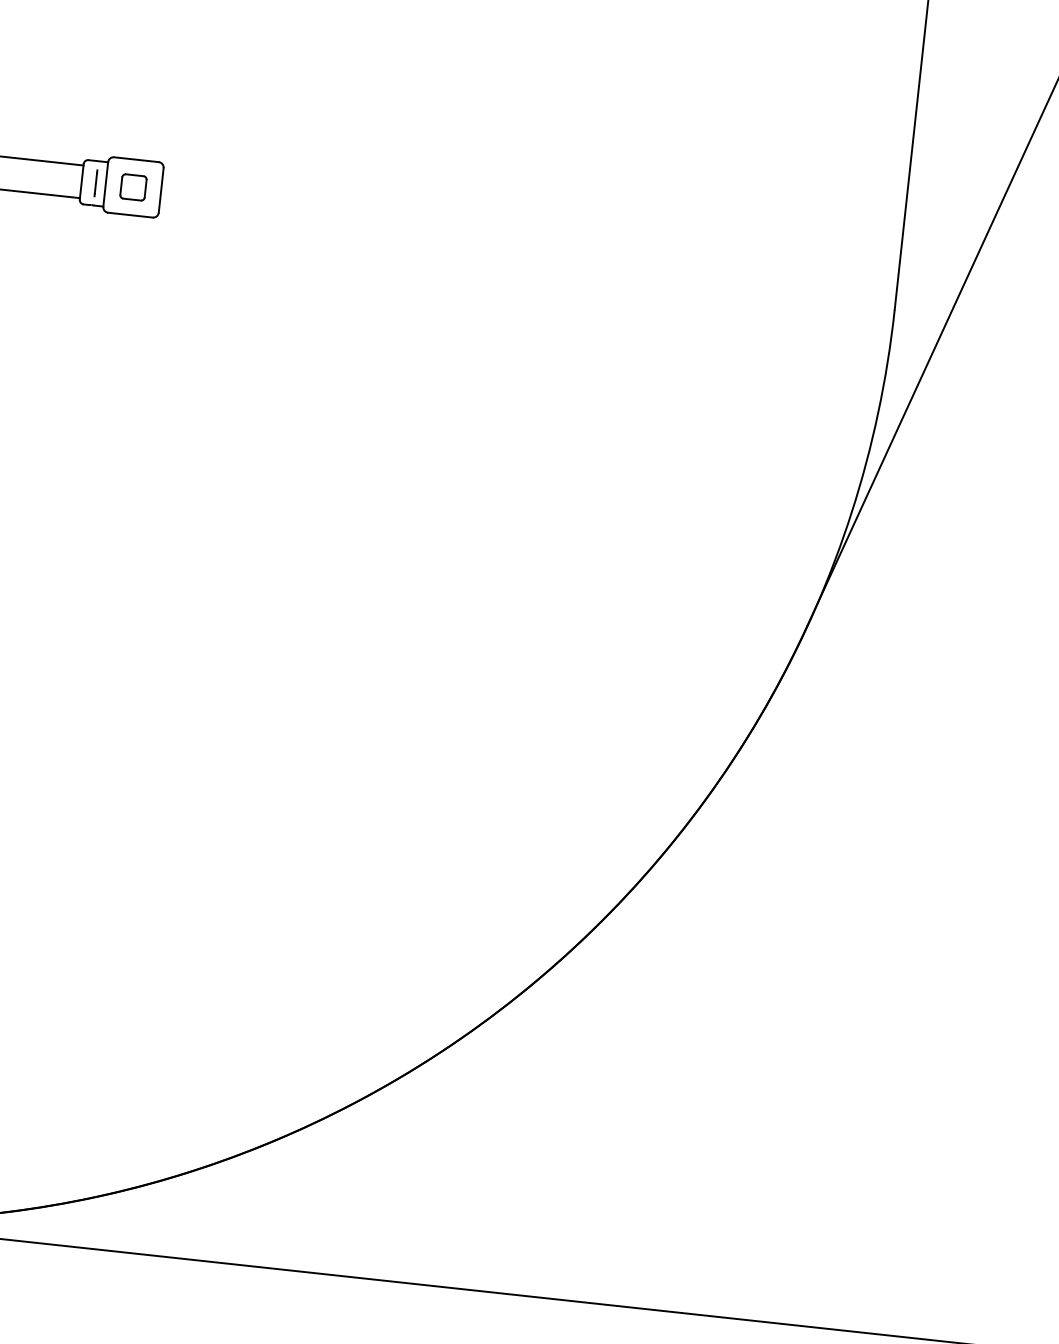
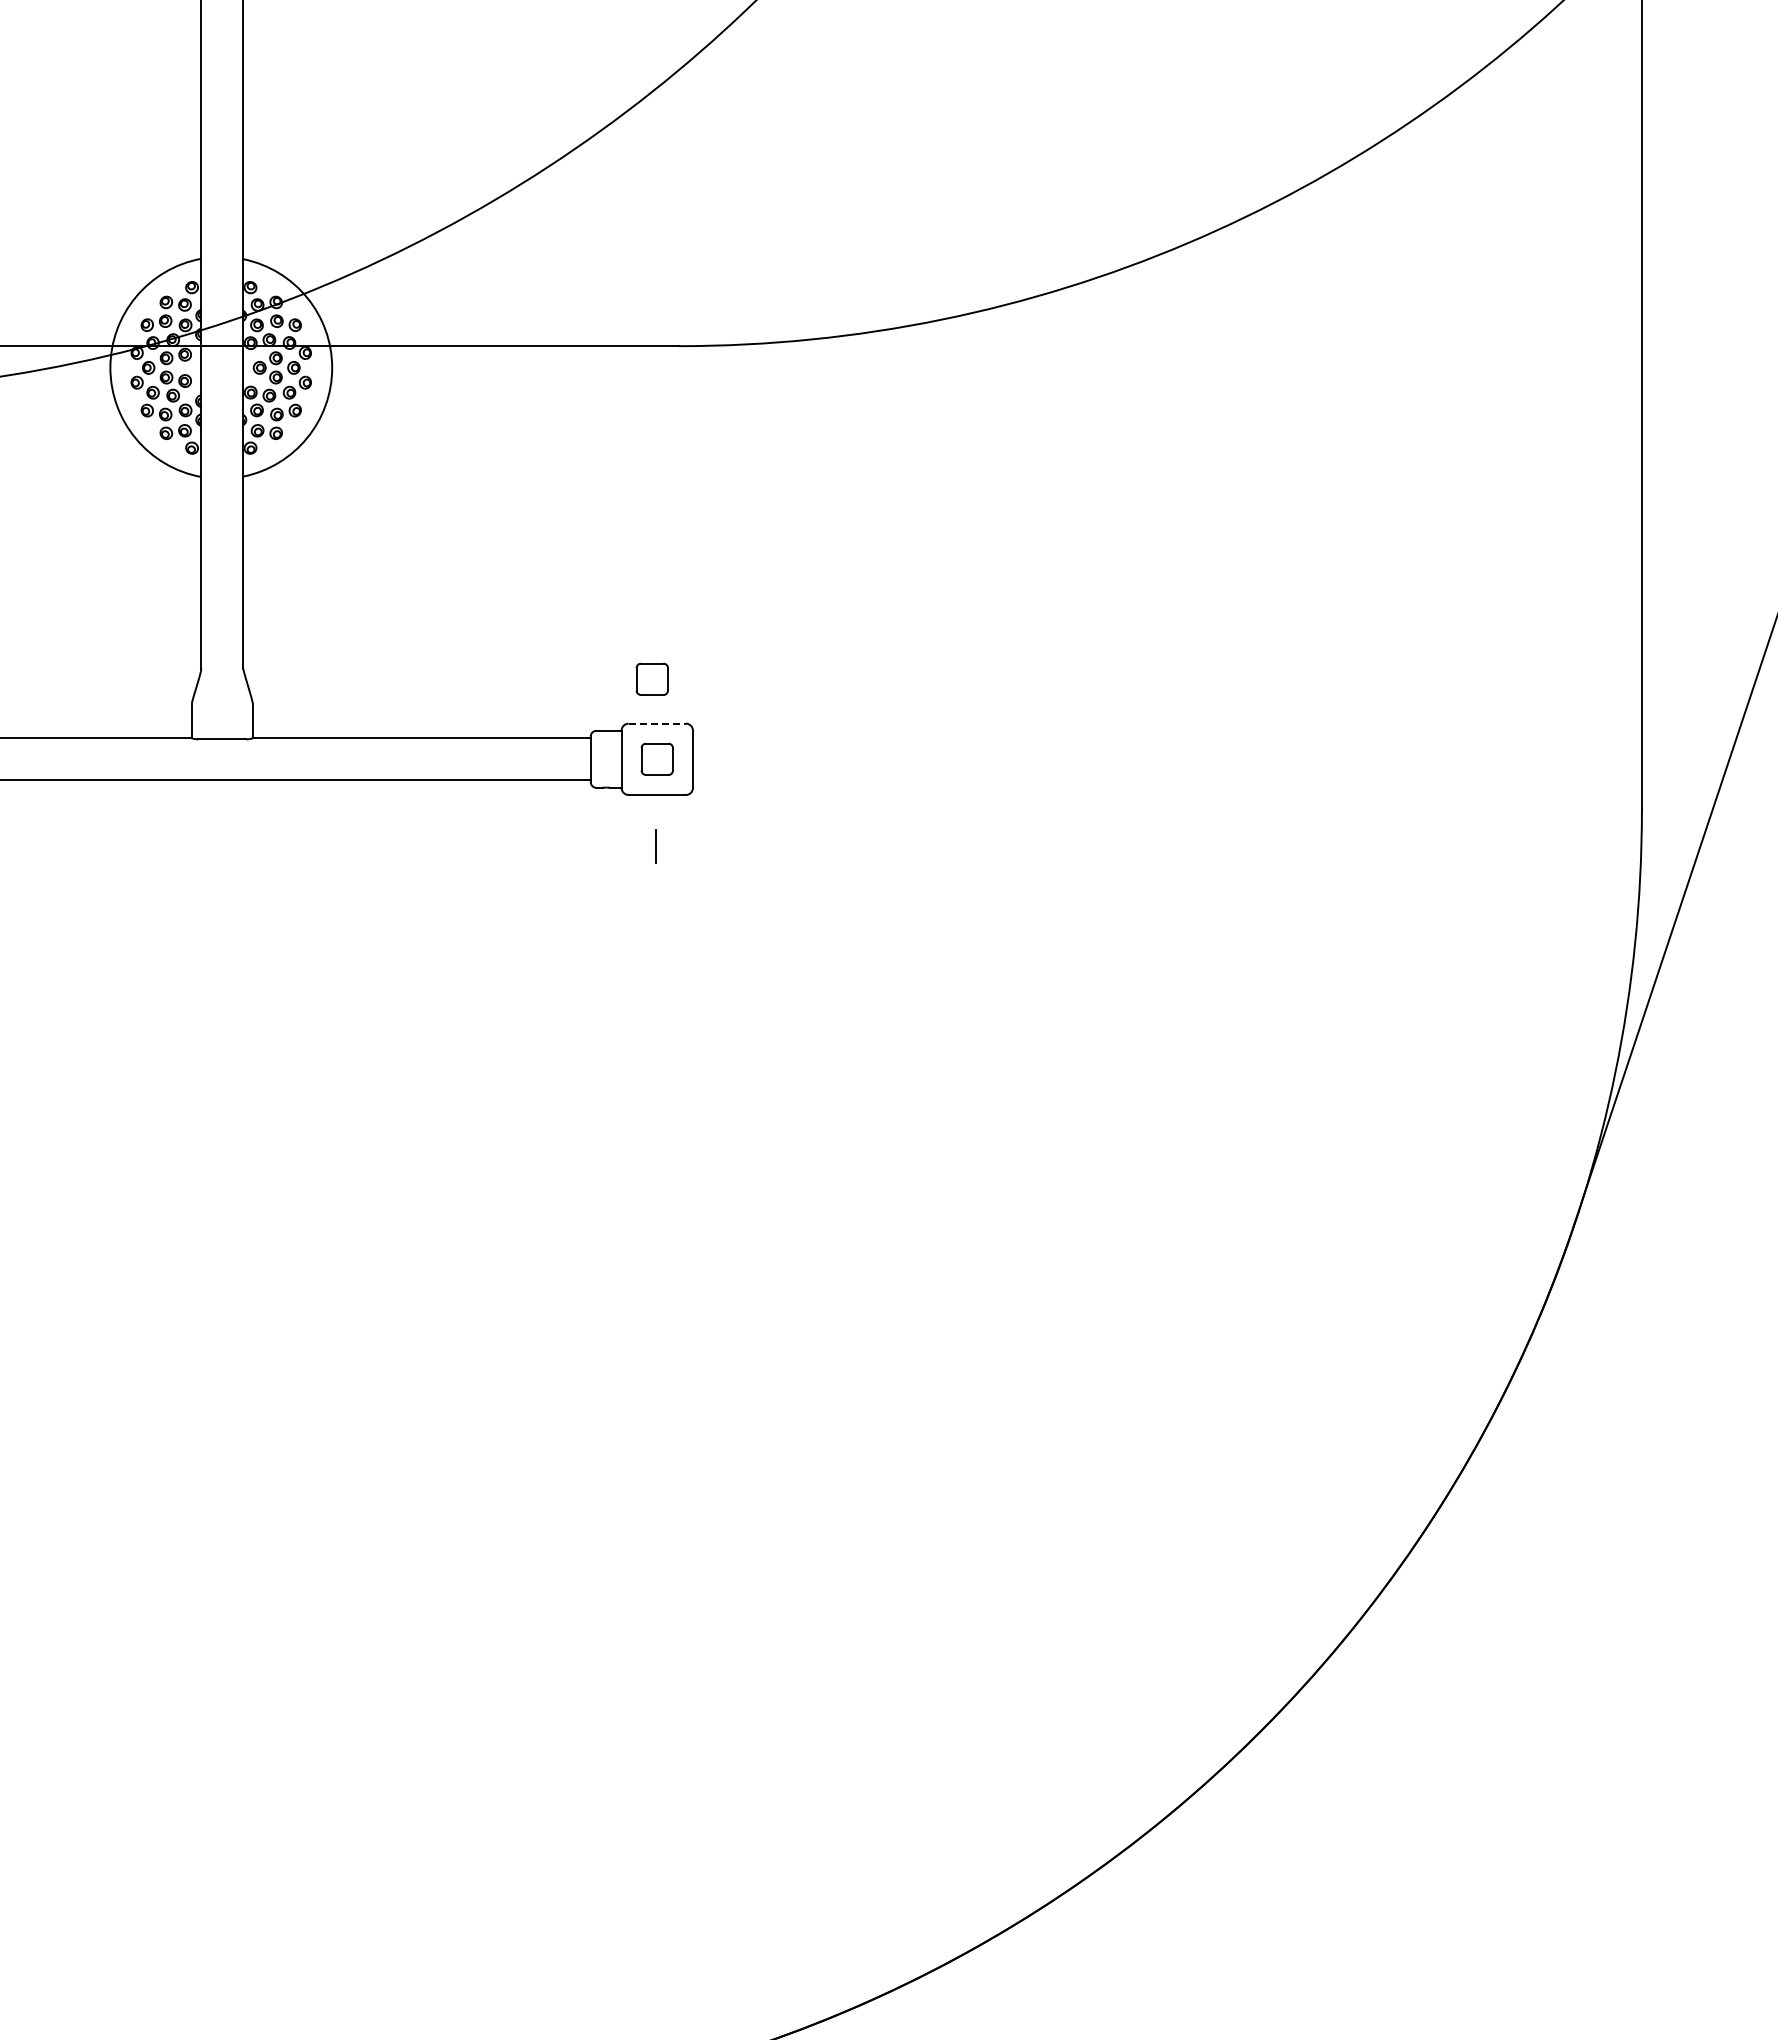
part: (135, 124) -> (651, 678), added
line: (136, 159) -> (657, 723), solid -> dashed
line: (95, 183) -> (655, 846), moved

